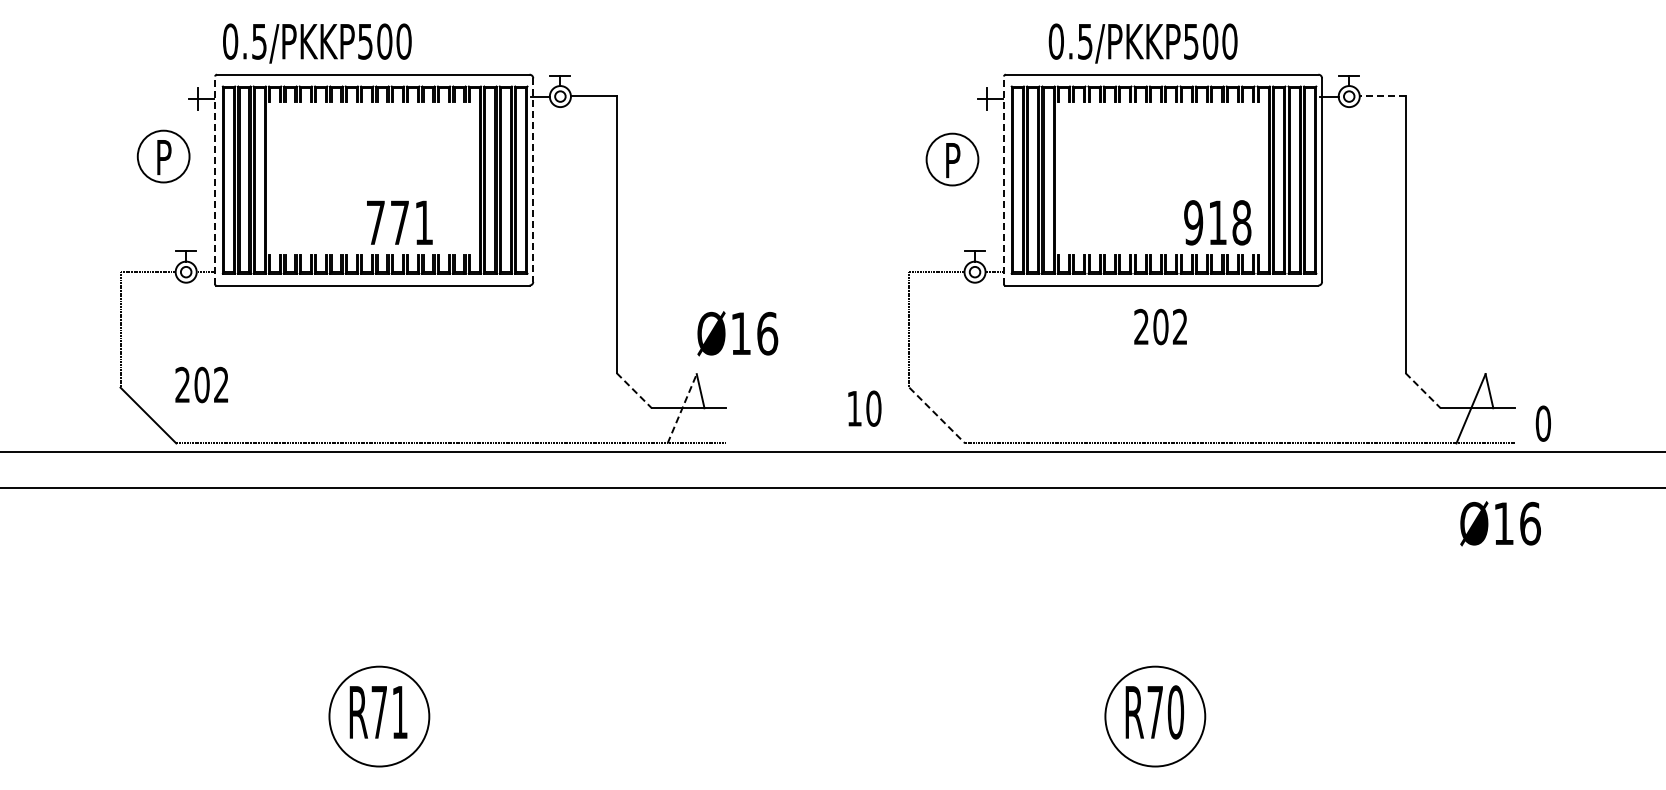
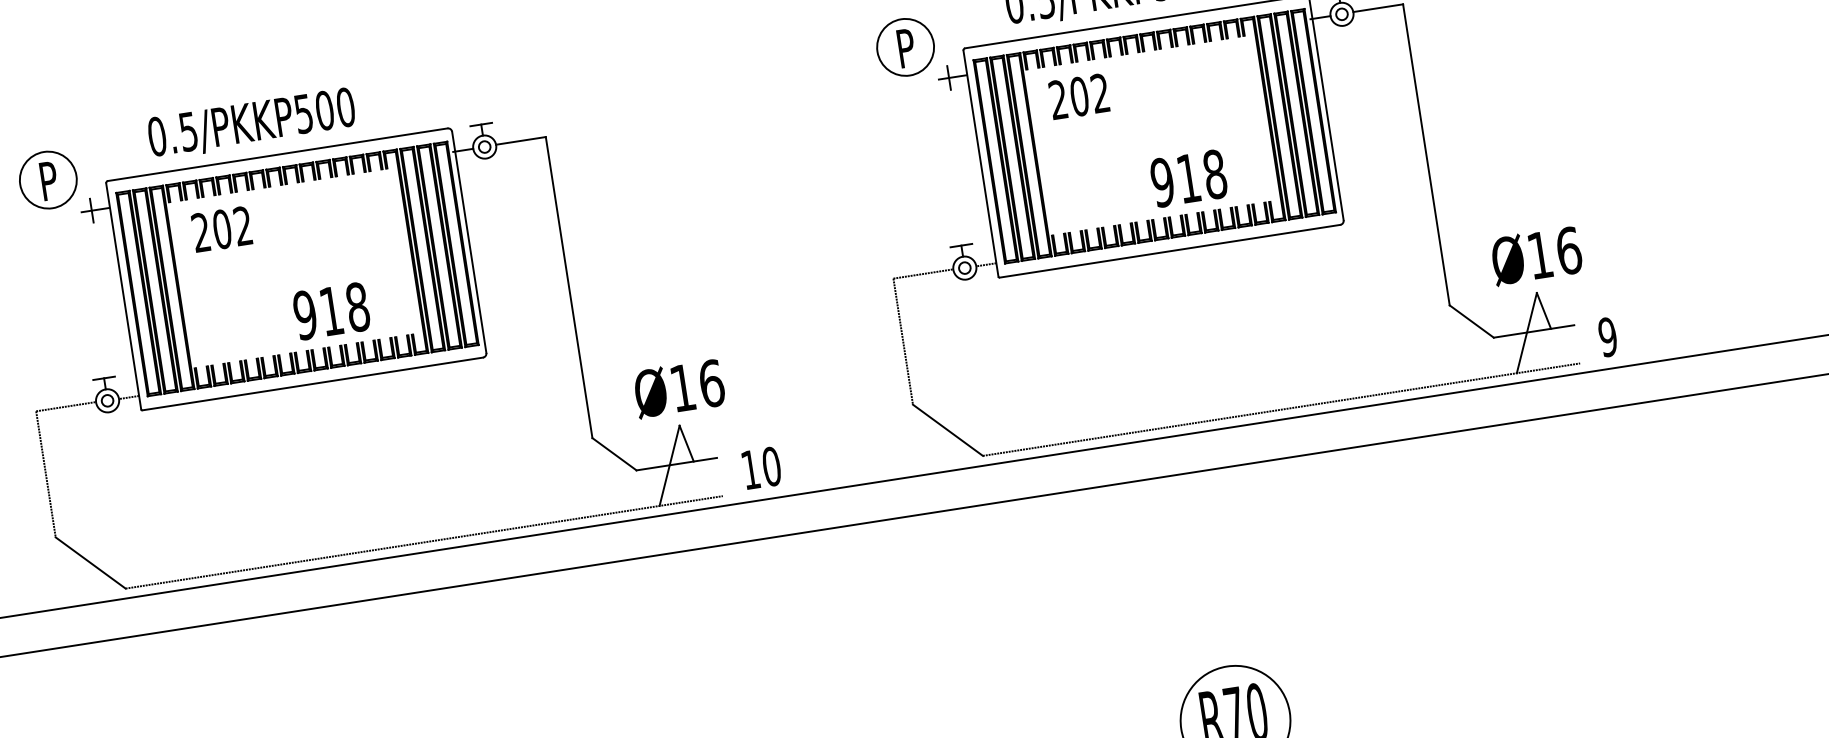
text: (317, 43) -> (252, 124), moved
line: (1382, 96) -> (1378, 8), dashed -> solid
part: (163, 156) -> (48, 180), moved
part: (952, 159) -> (905, 47), moved
line: (215, 180) -> (124, 296), dashed -> solid
line: (533, 180) -> (469, 242), dashed -> solid
line: (1004, 180) -> (981, 163), dashed -> solid
text: (399, 222) -> (331, 310), 771 -> 918
text: (1217, 222) -> (1188, 178), moved
text: (1160, 326) -> (1078, 96), moved
text: (737, 333) -> (679, 388), moved
text: (201, 384) -> (221, 228), moved
line: (634, 390) -> (614, 454), dashed -> solid
line: (1423, 390) -> (1472, 321), dashed -> solid
line: (682, 408) -> (669, 465), dashed -> solid
text: (864, 408) -> (761, 467), moved
line: (937, 415) -> (948, 430), dashed -> solid
text: (1543, 423) -> (1608, 336), 0 -> 9
text: (1500, 523) -> (1536, 255), moved

